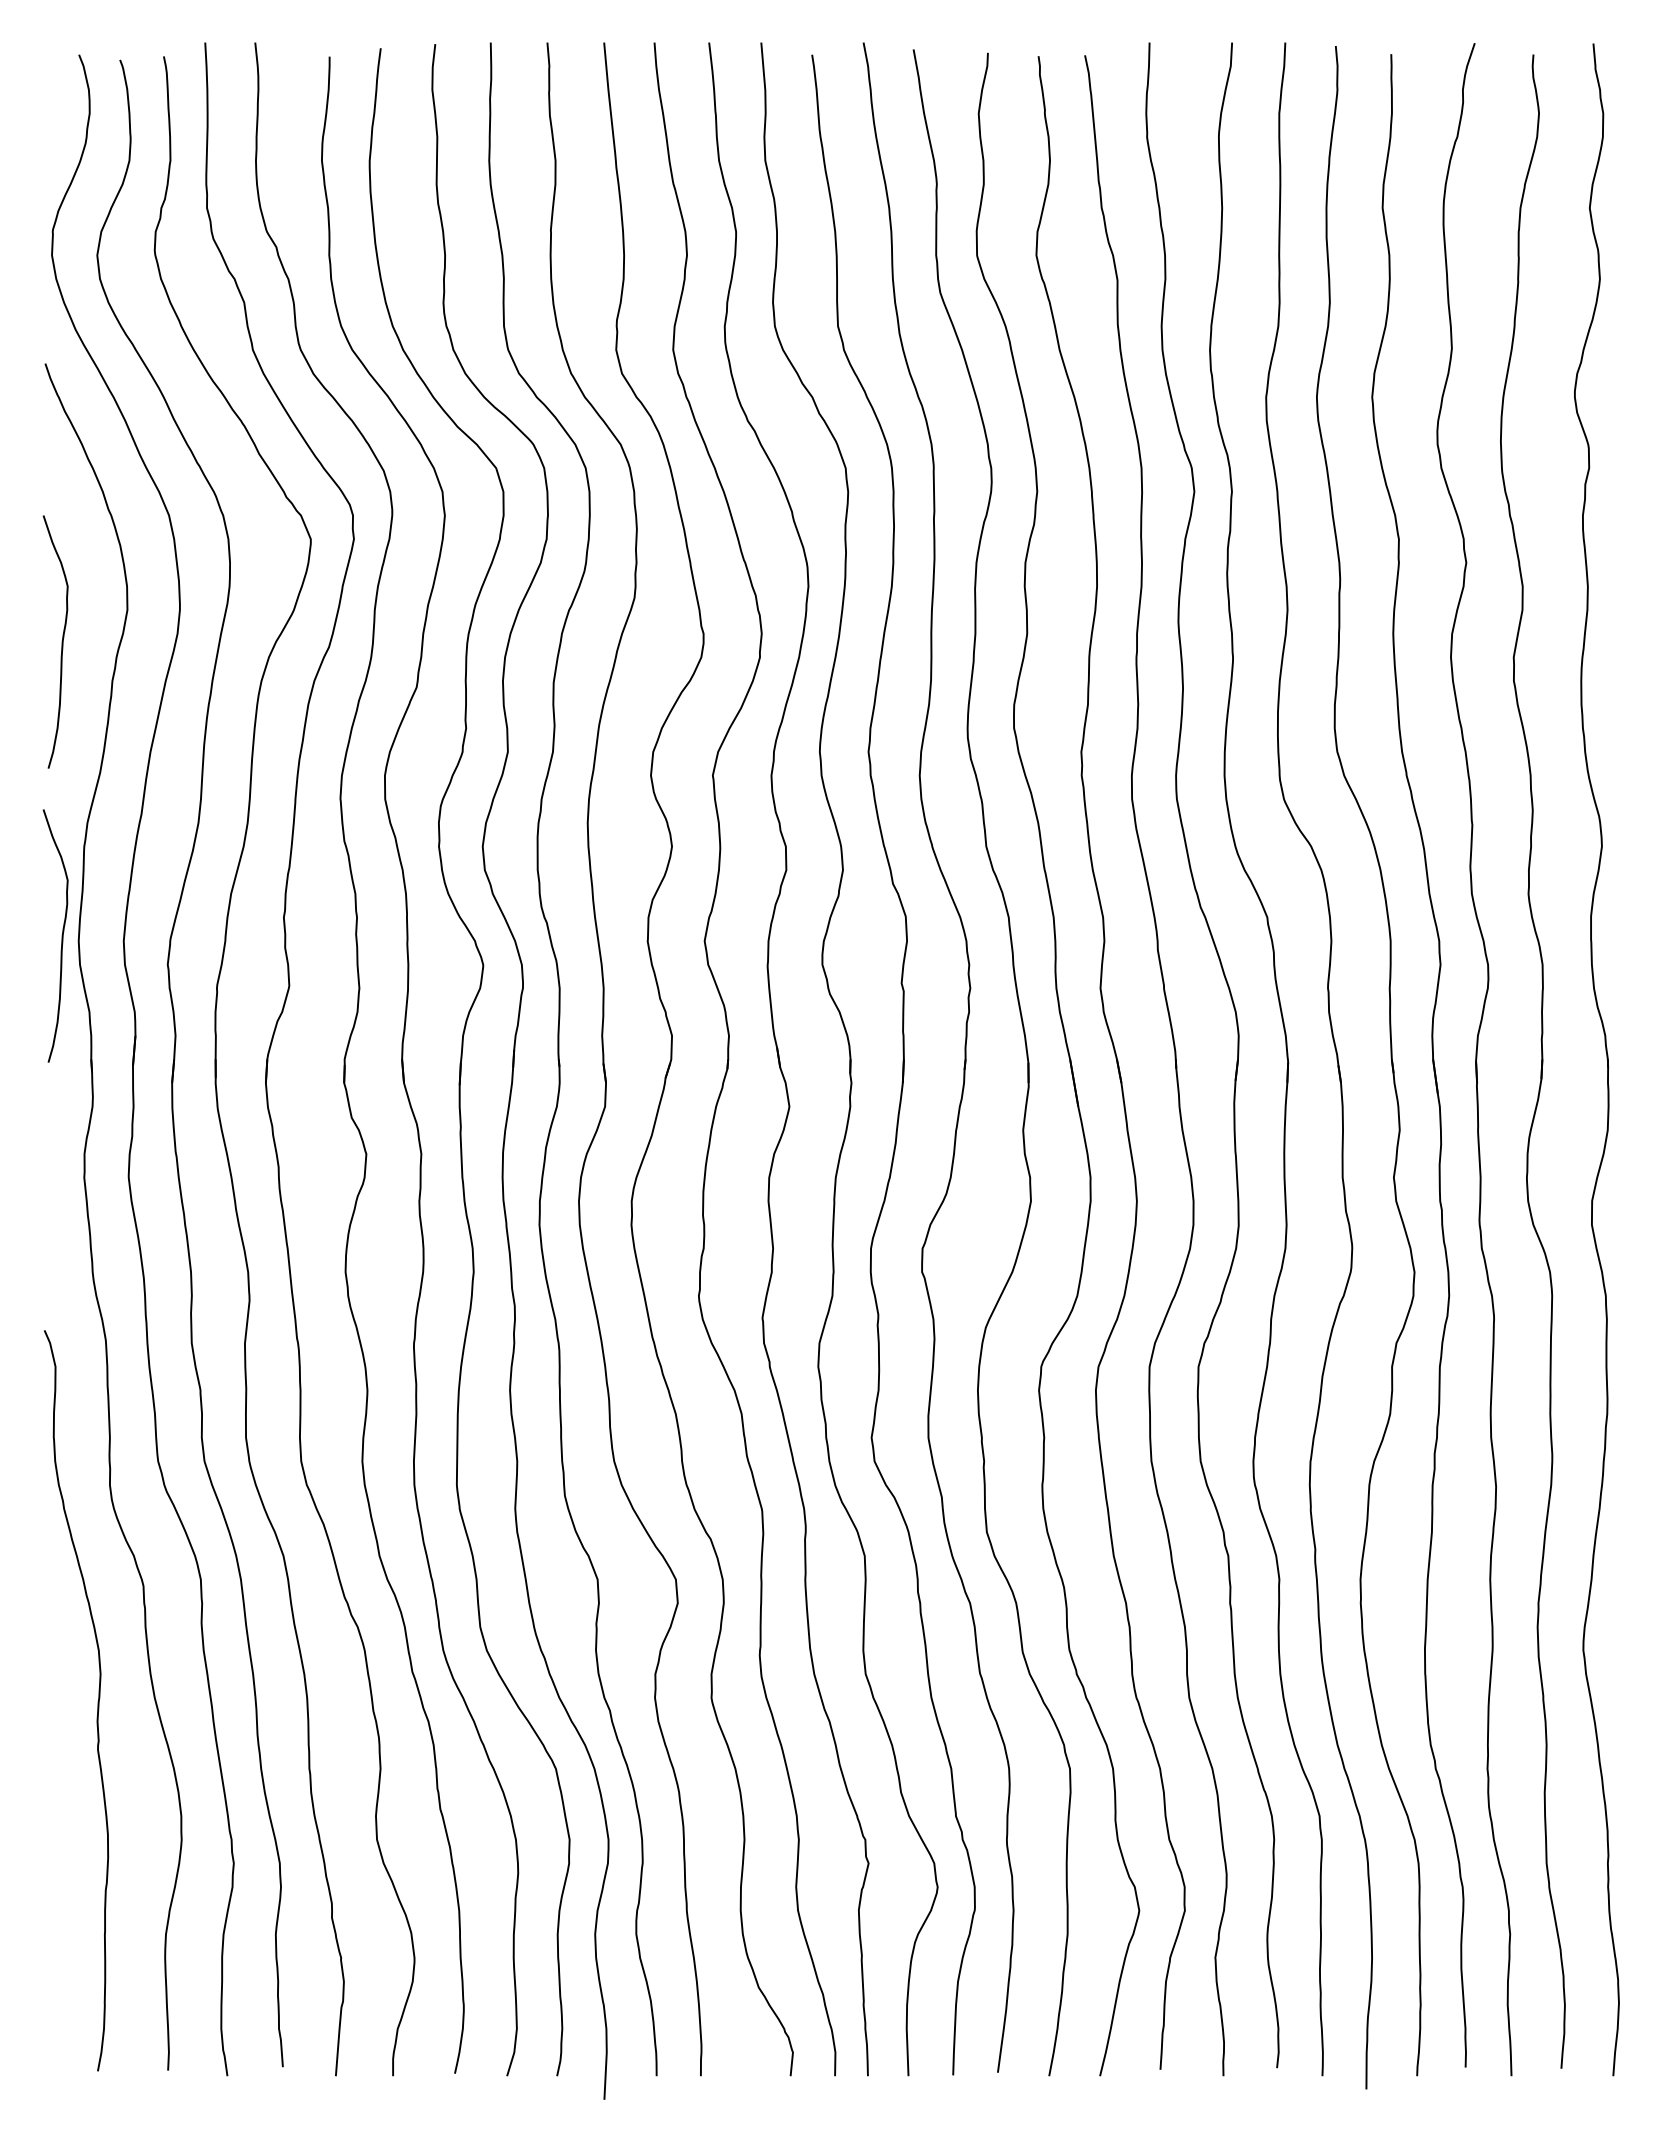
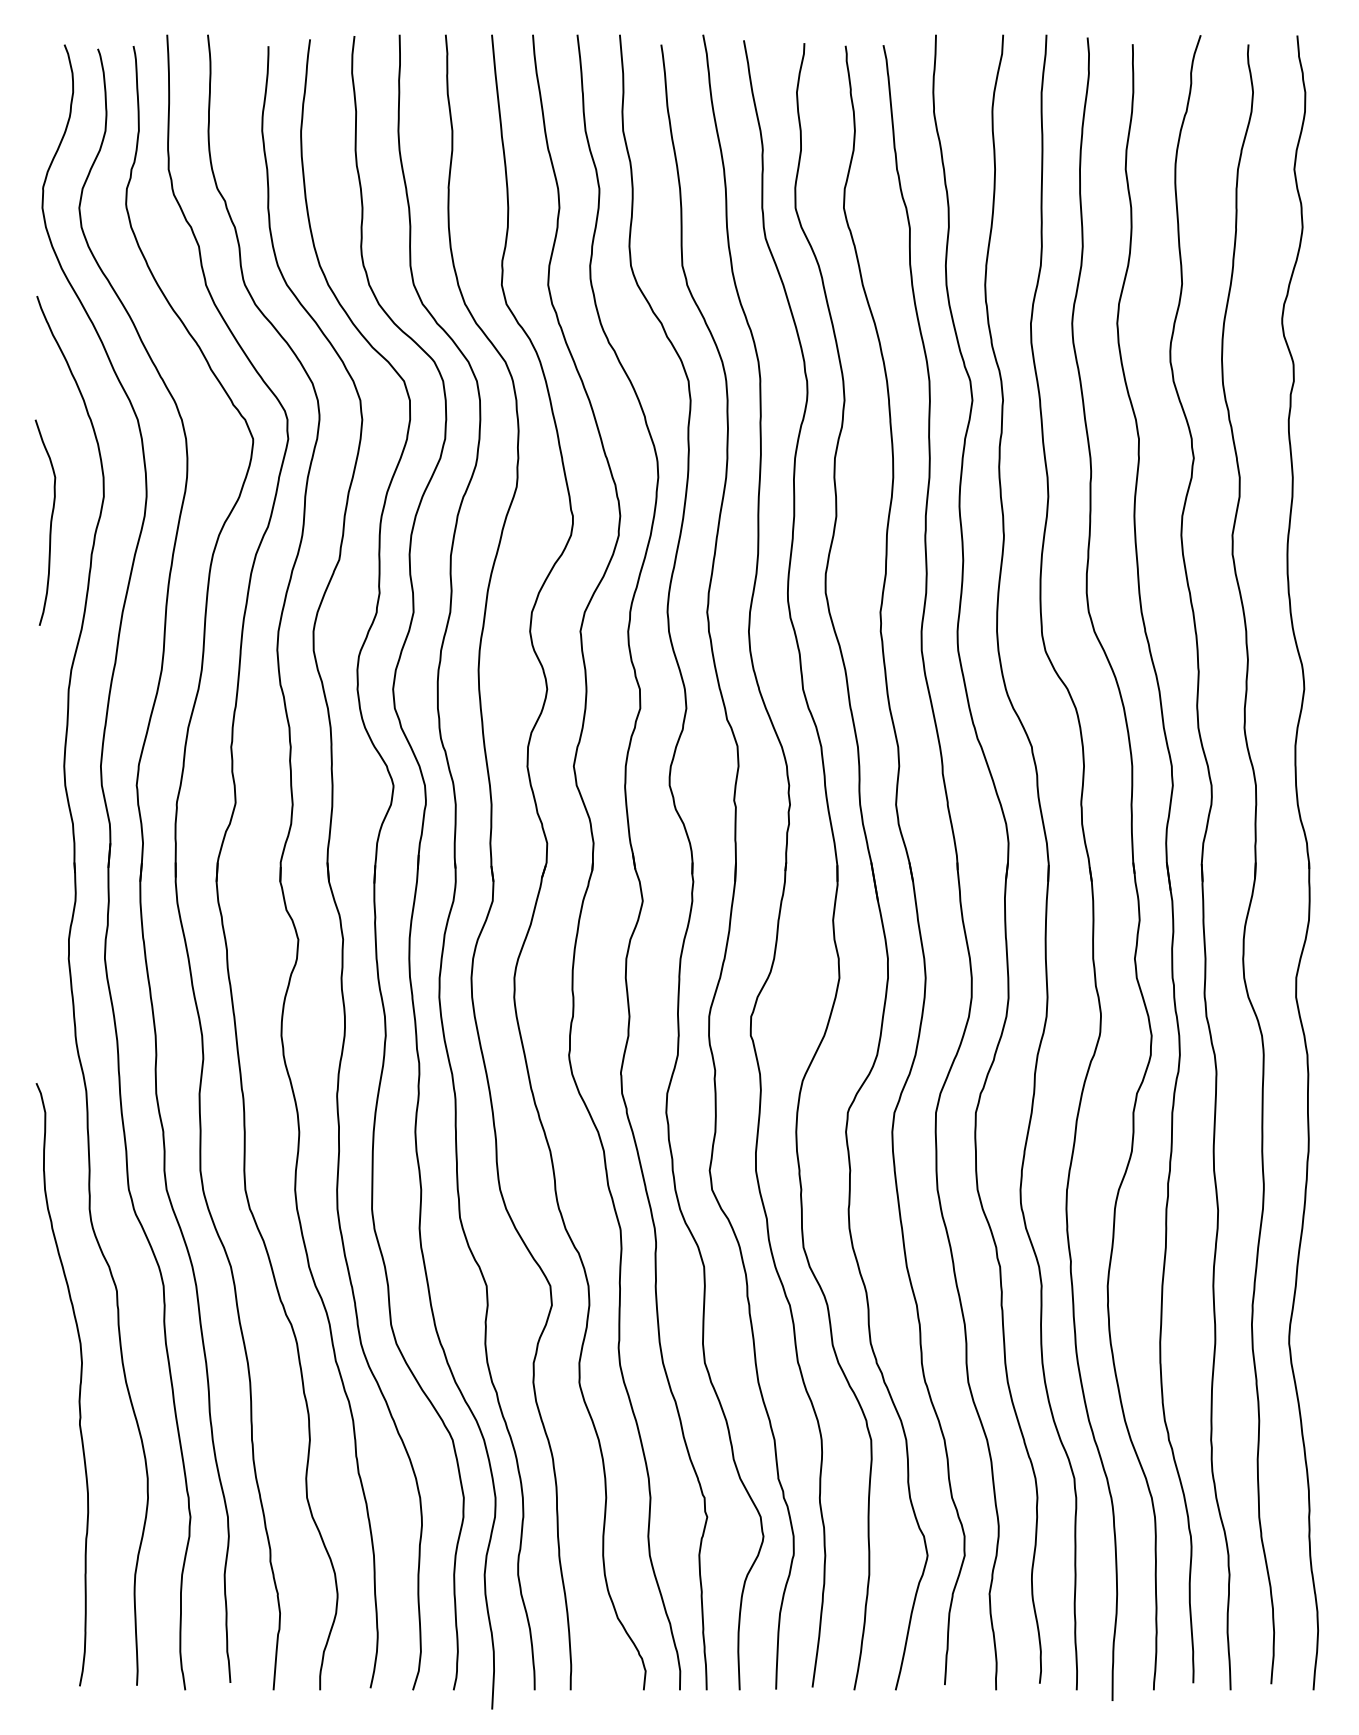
curve: (61, 935) -> (50, 761), removed

